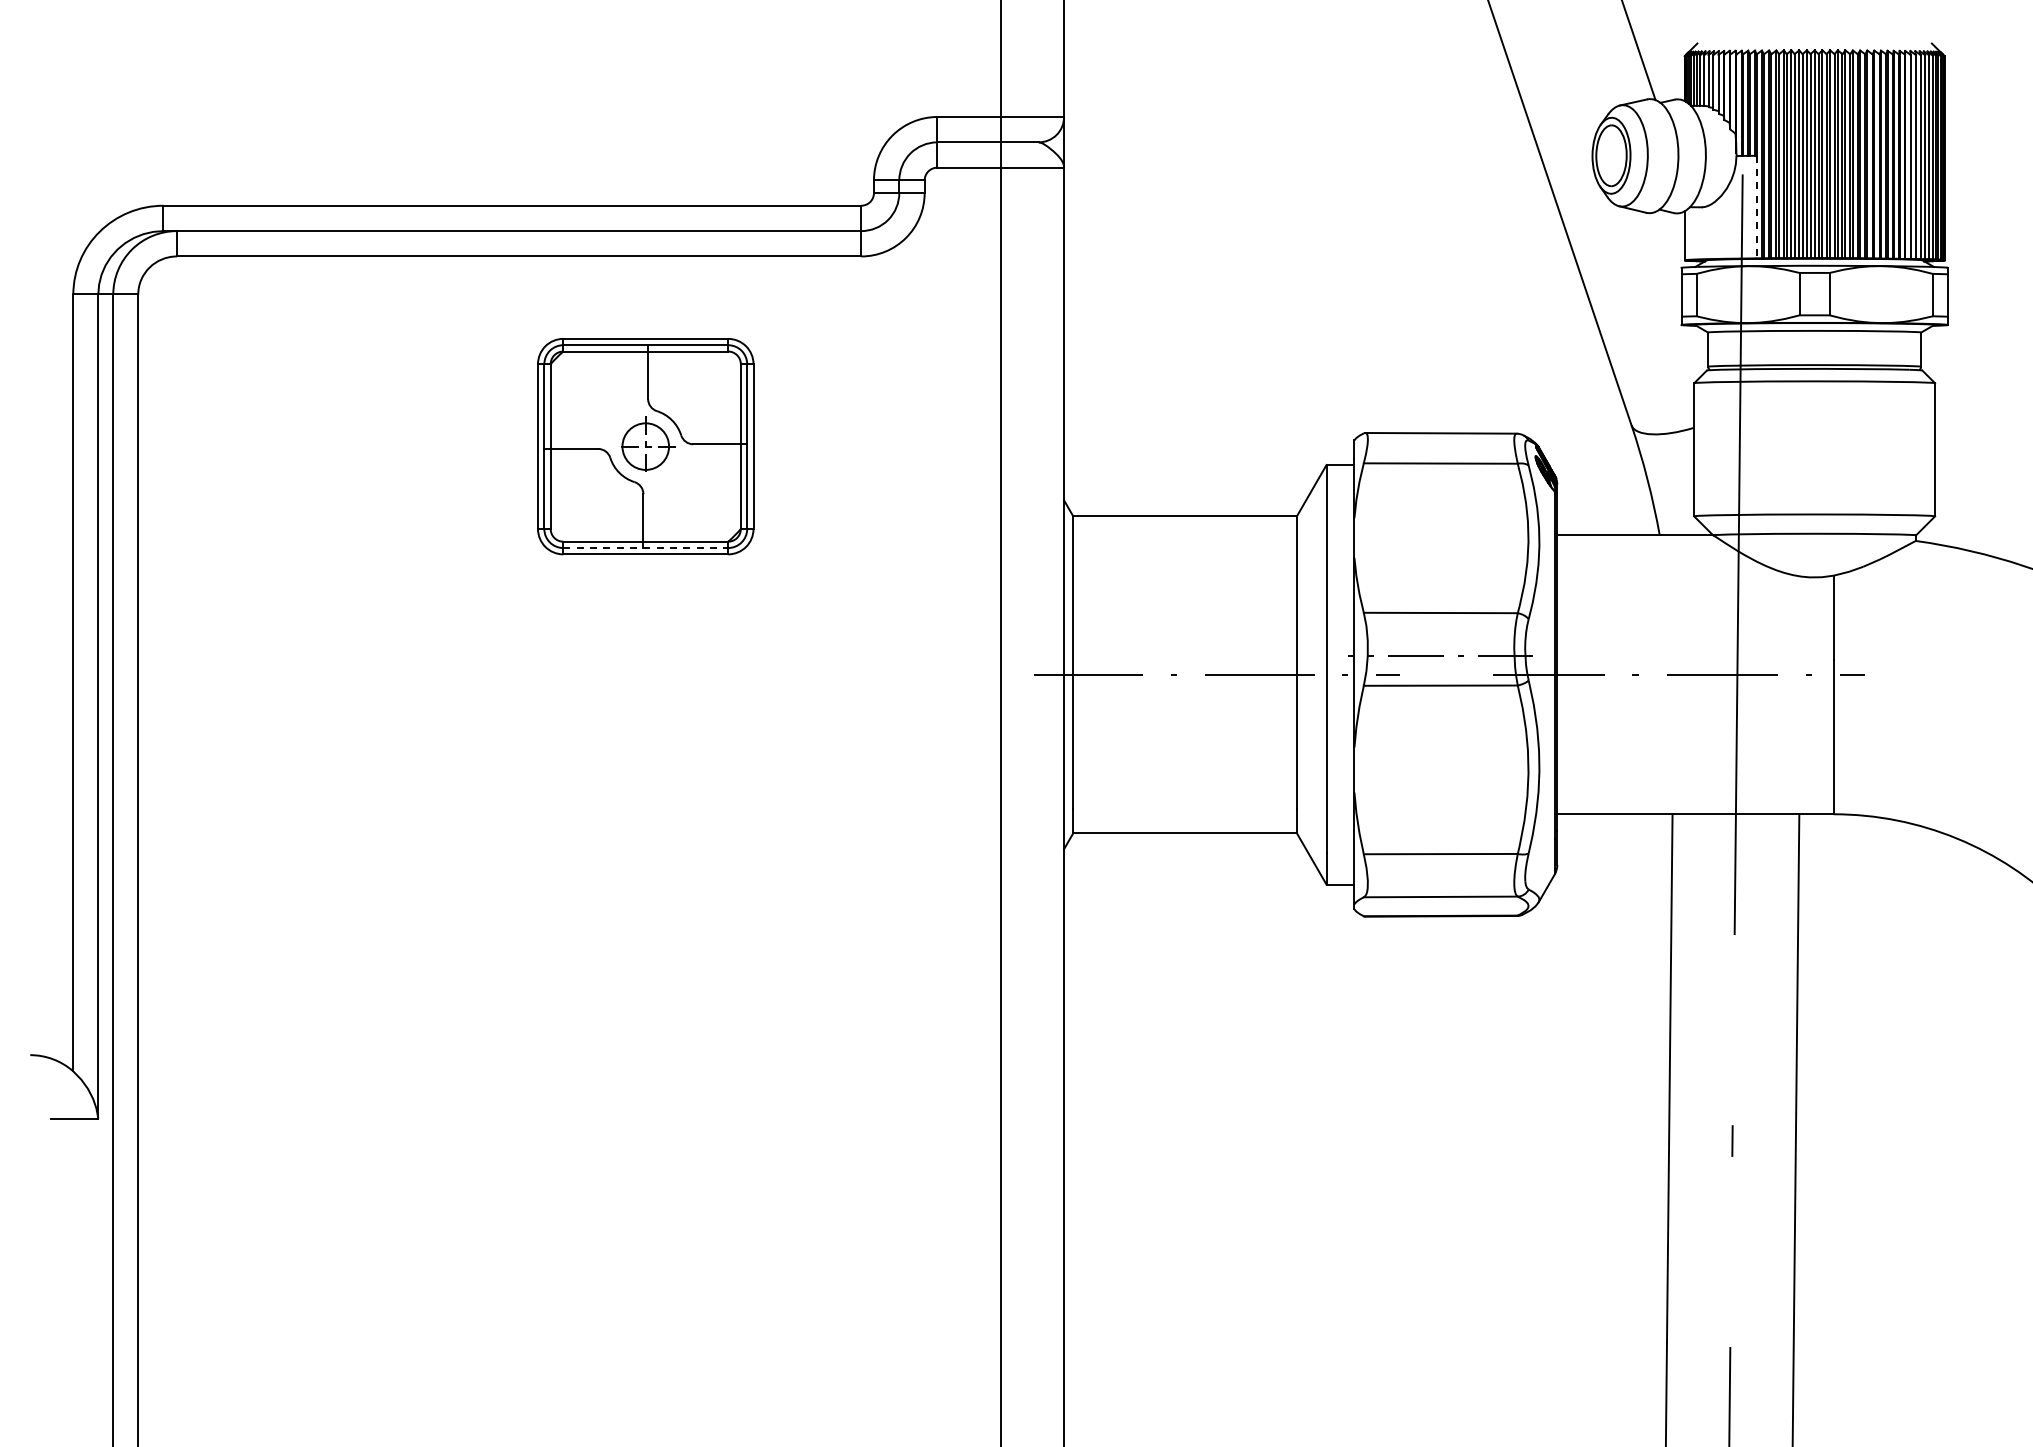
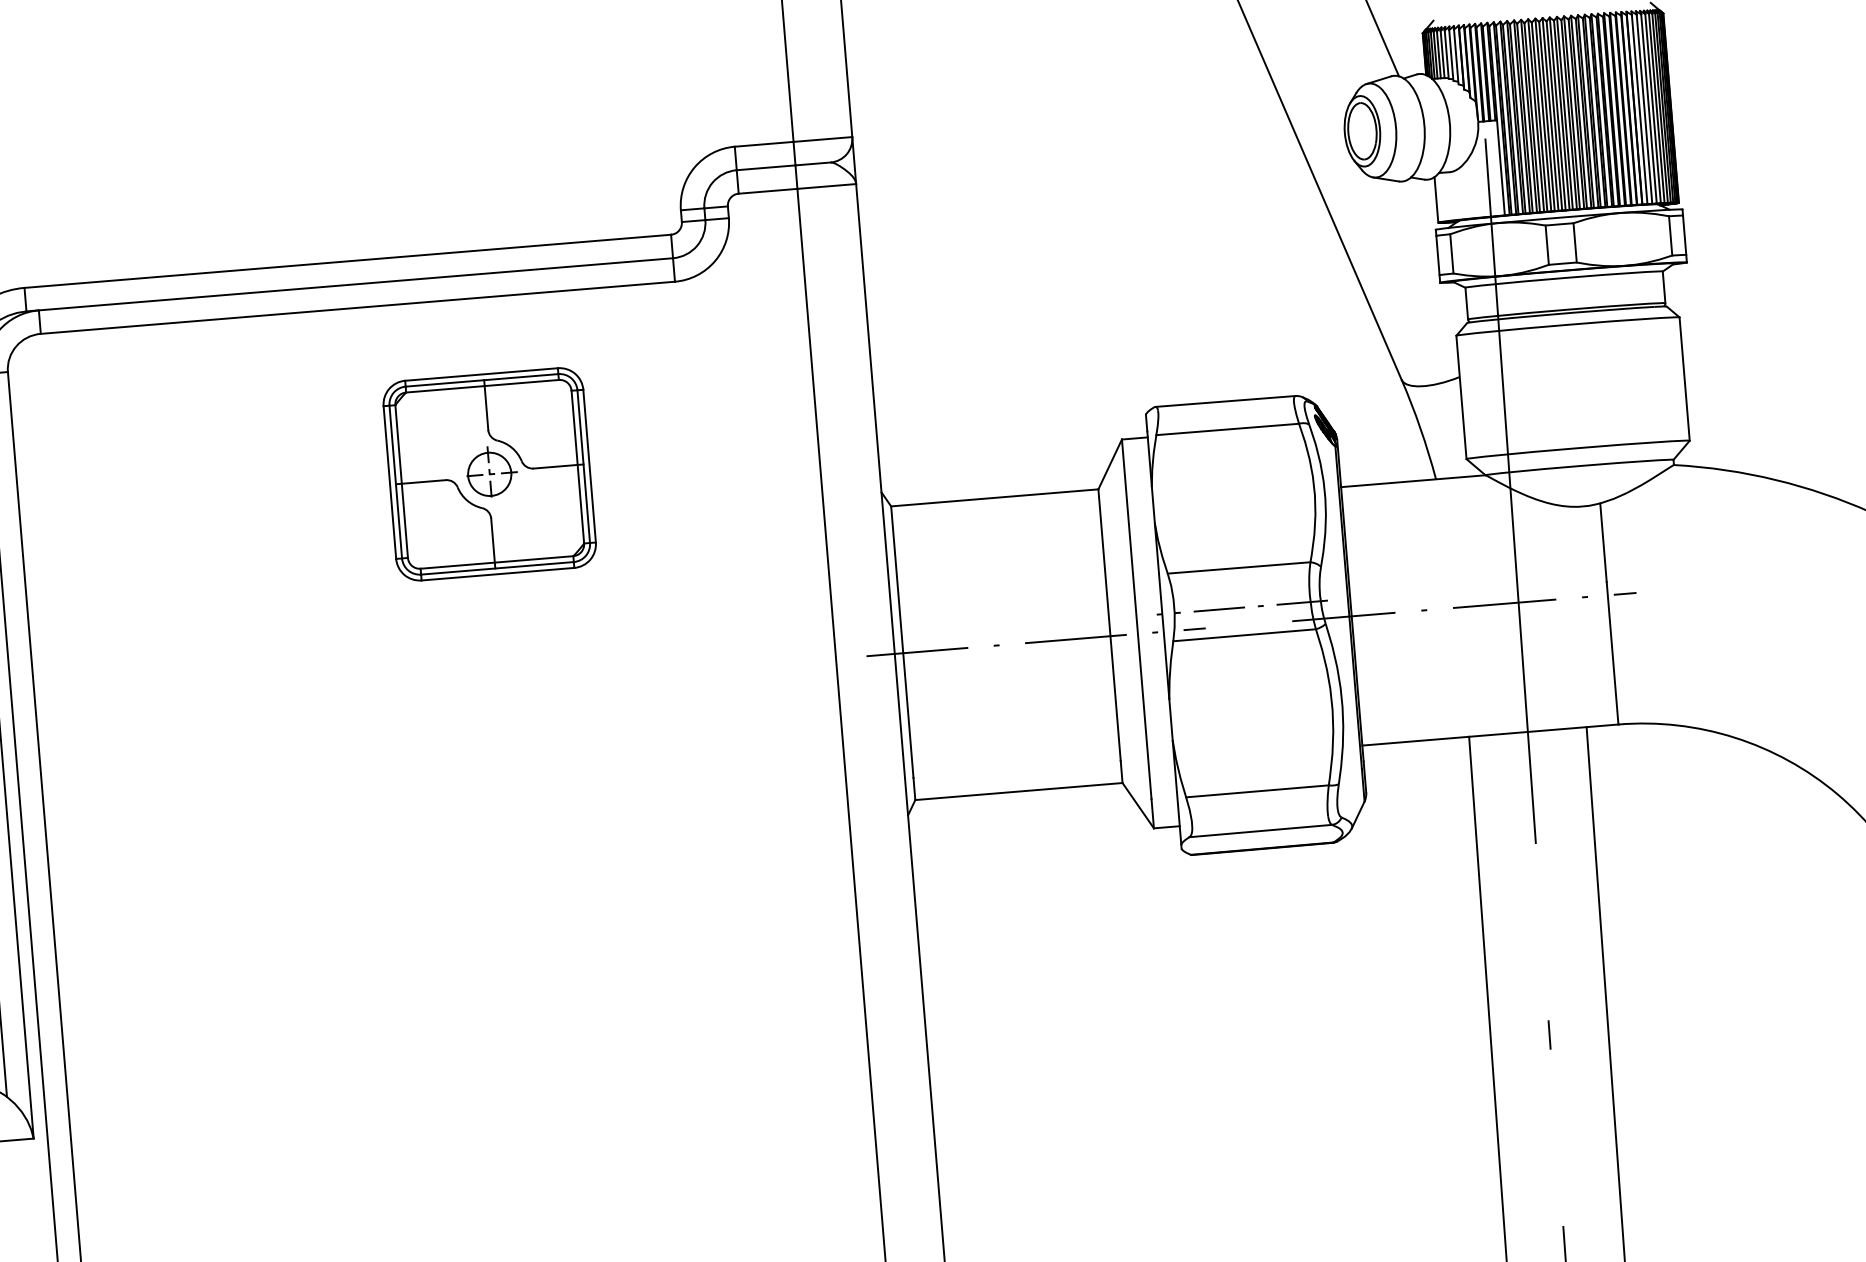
line: (1756, 207) -> (1500, 168), dashed -> solid
line: (646, 548) -> (498, 568), dashed -> solid

